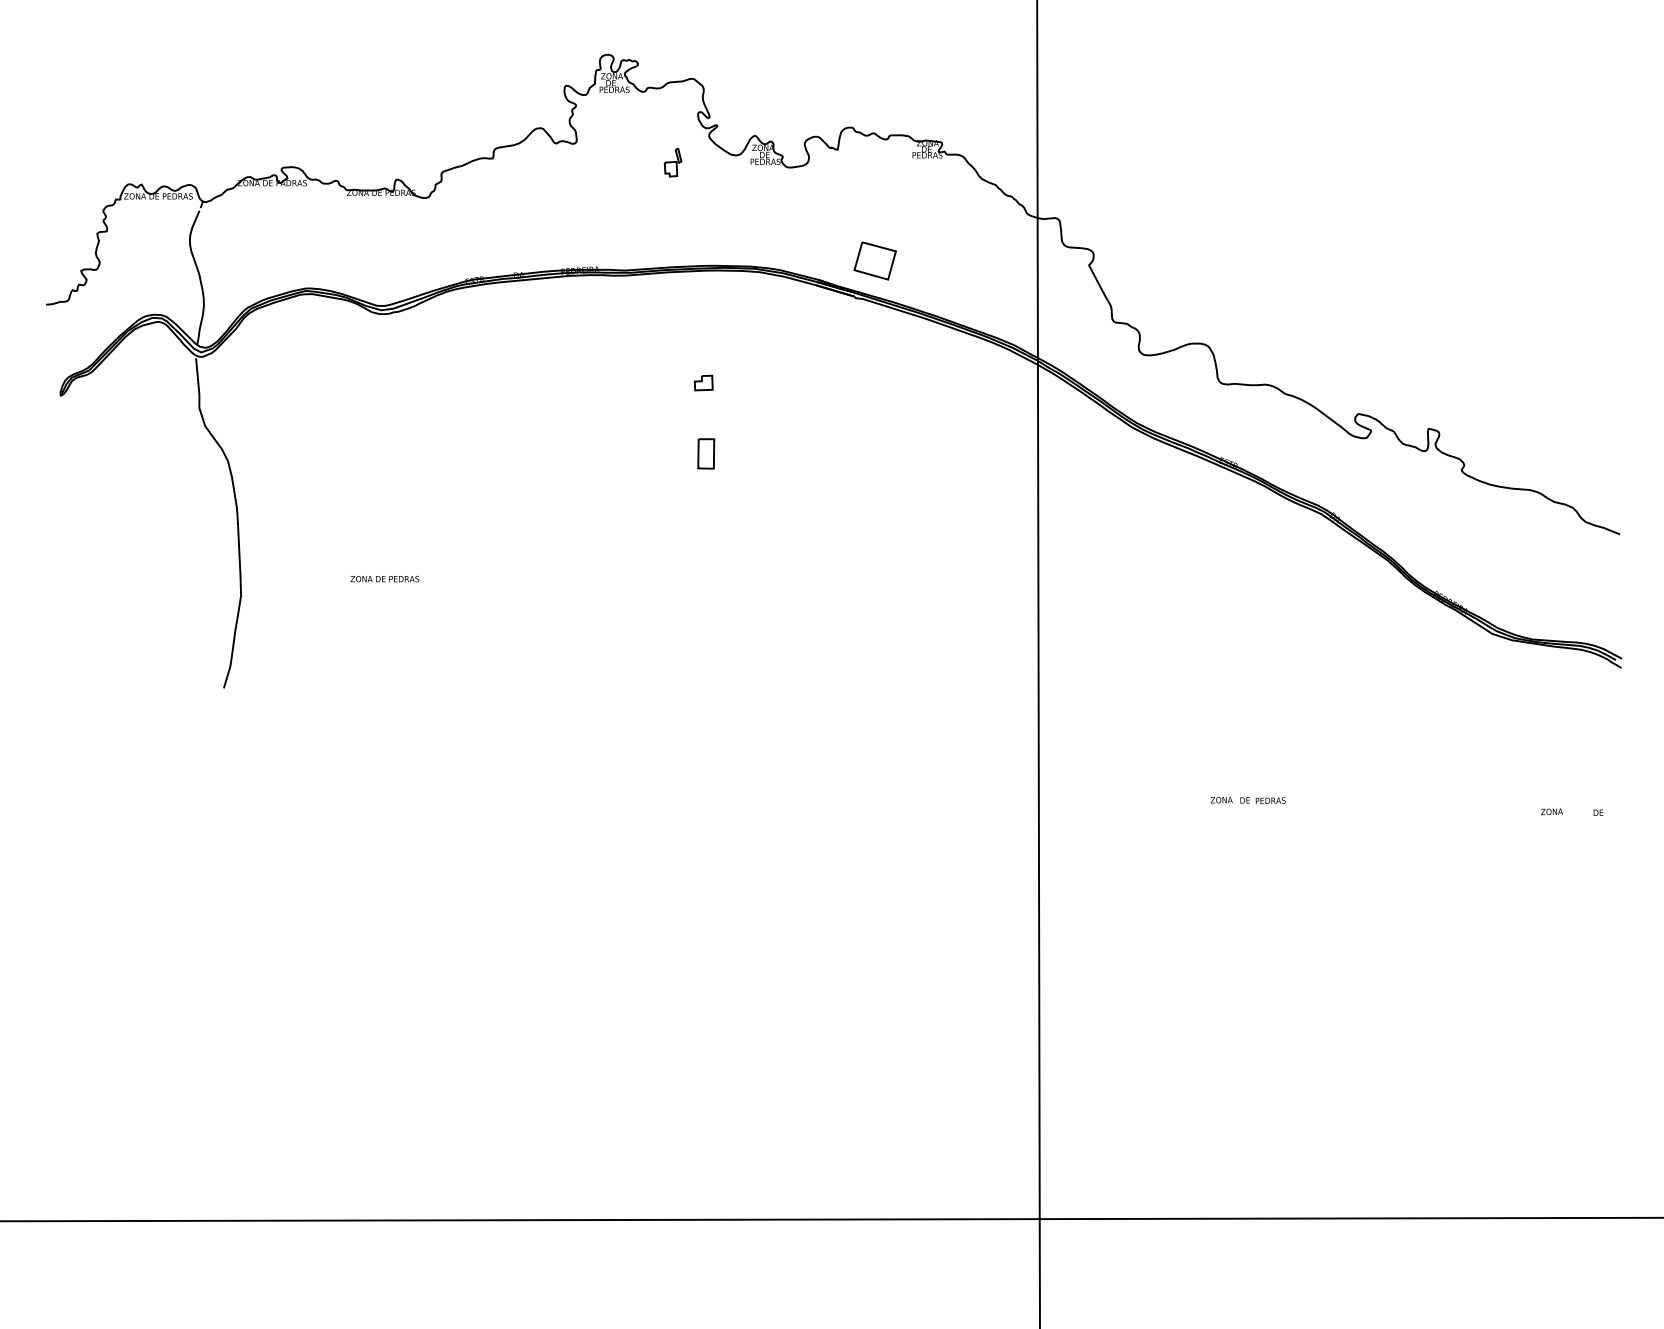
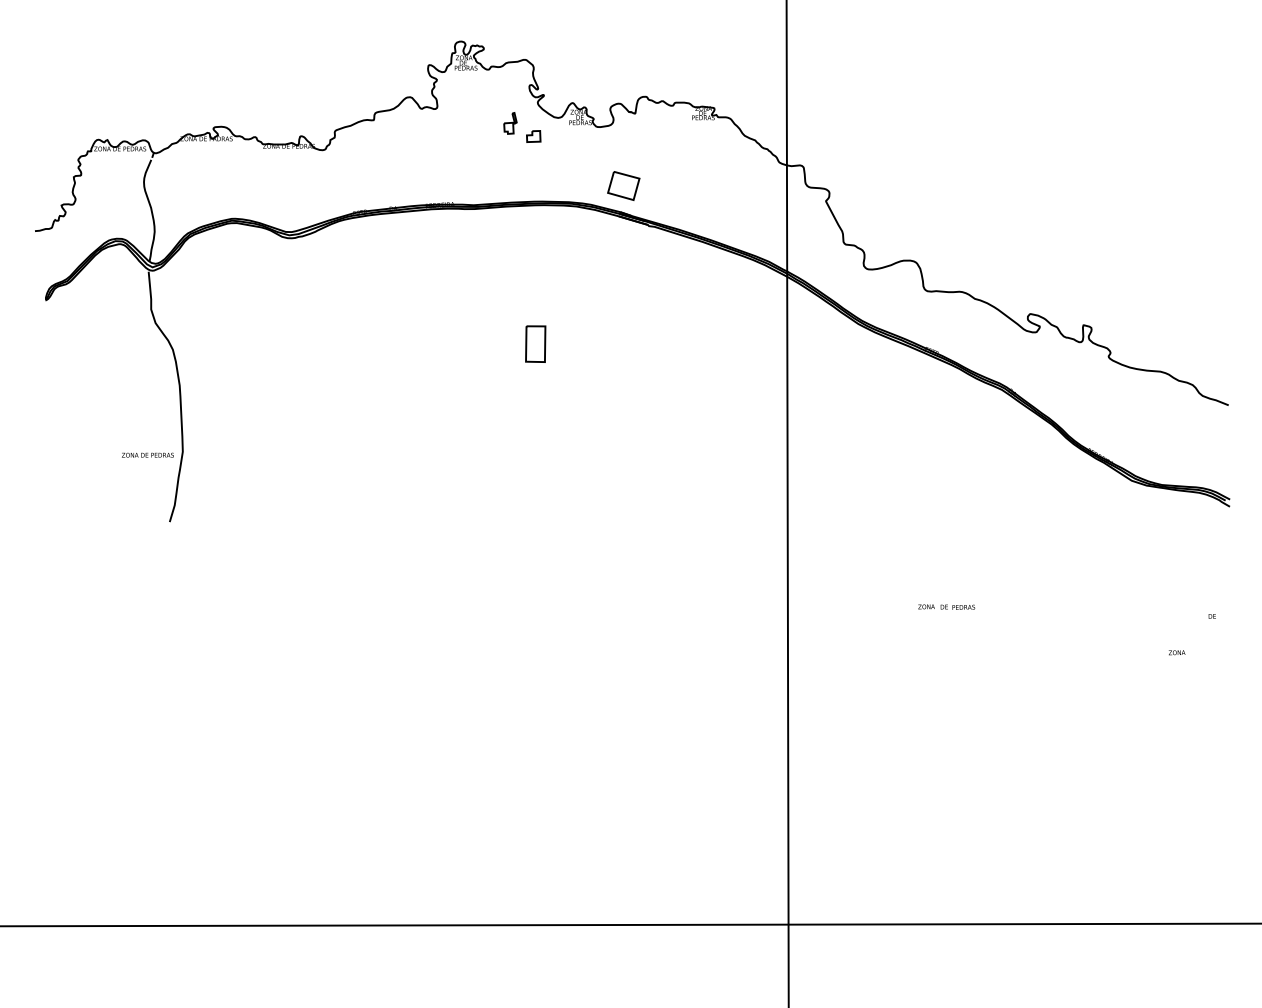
part: (874, 260) -> (623, 185), moved
part: (703, 383) -> (533, 136), moved
part: (706, 454) -> (535, 344), size x1.6
text: (384, 578) -> (147, 454), moved
text: (1552, 811) -> (1177, 652), moved

